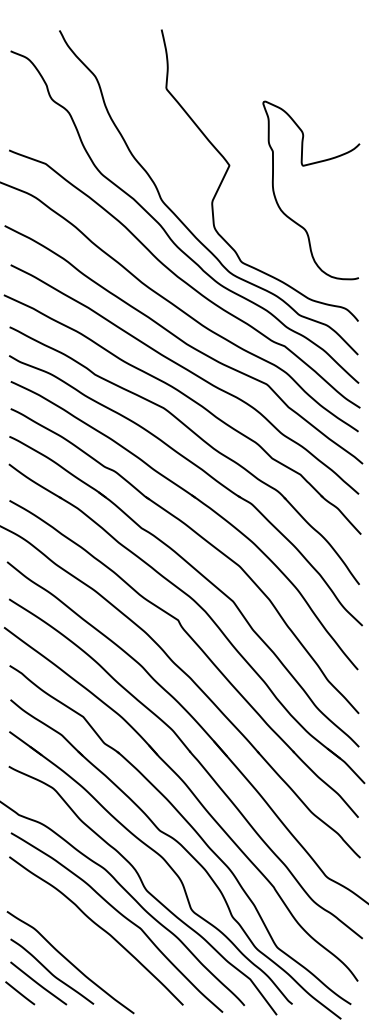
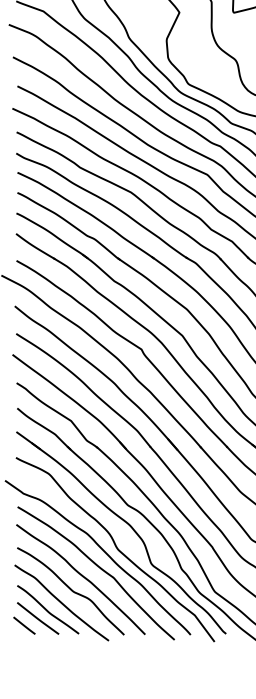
curve: (82, 945) -> (70, 590), added

